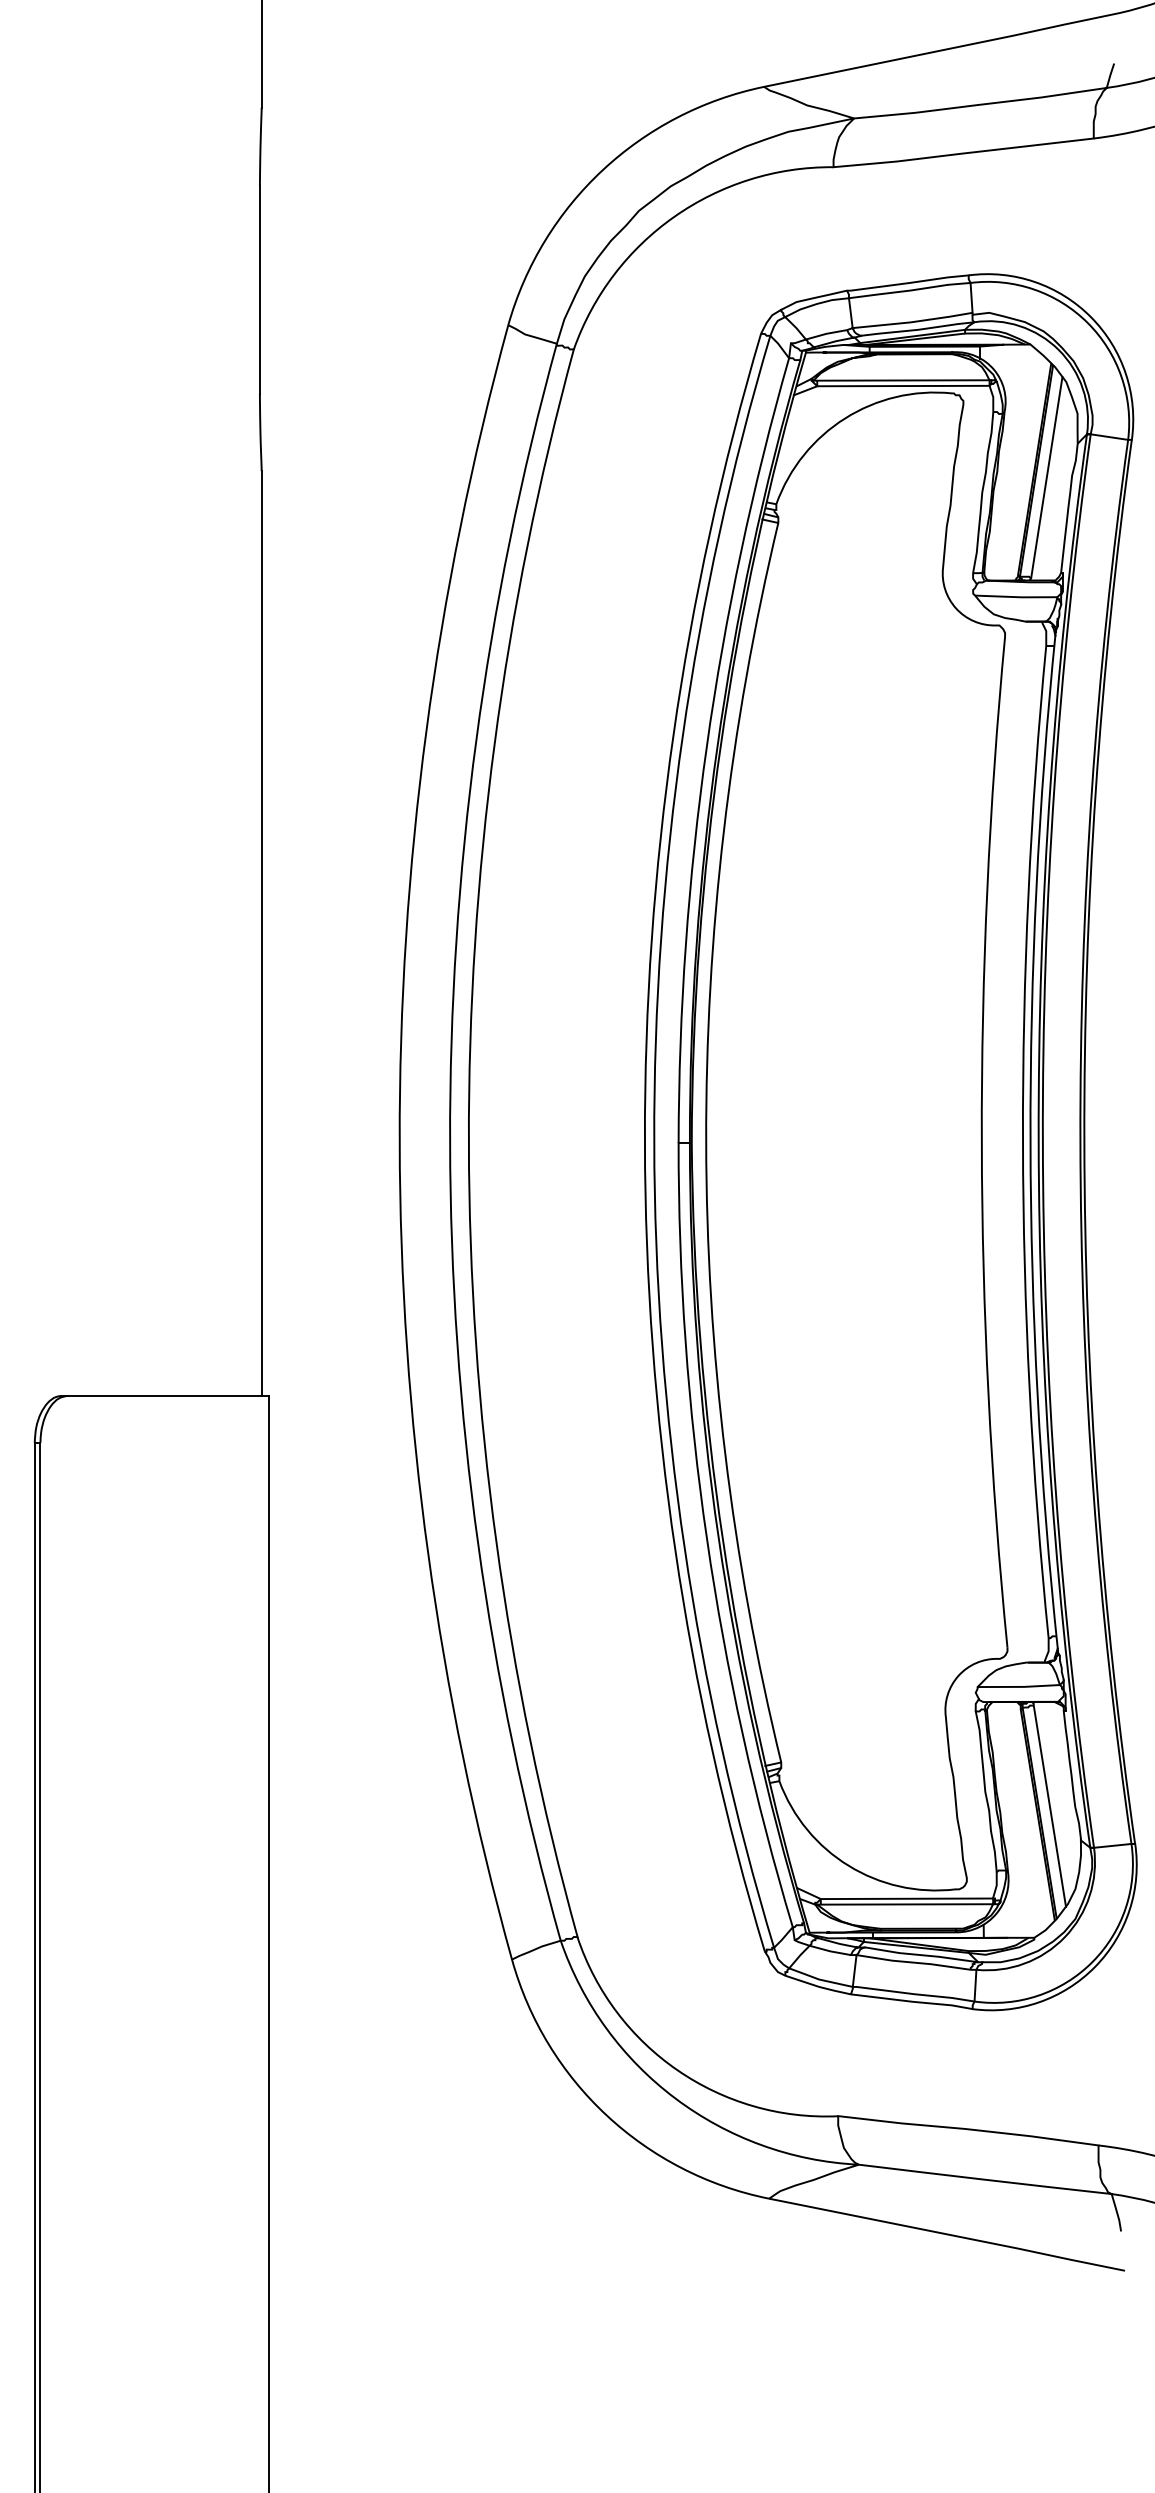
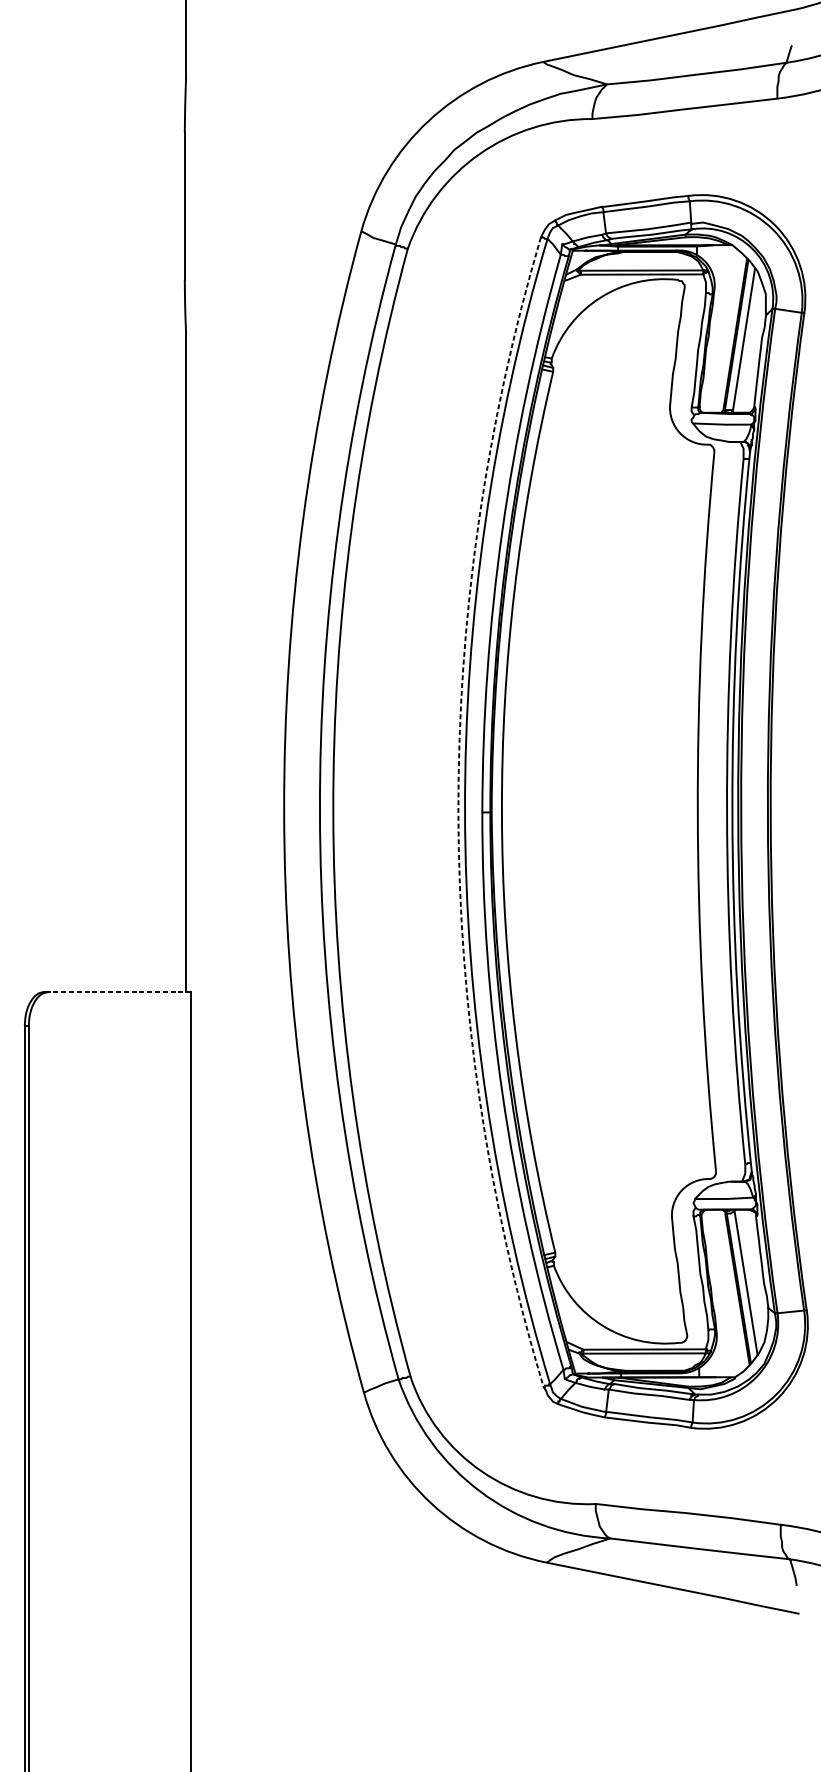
arc: (644, 1142) -> (458, 812), solid -> dashed
line: (168, 1395) -> (119, 991), solid -> dashed

